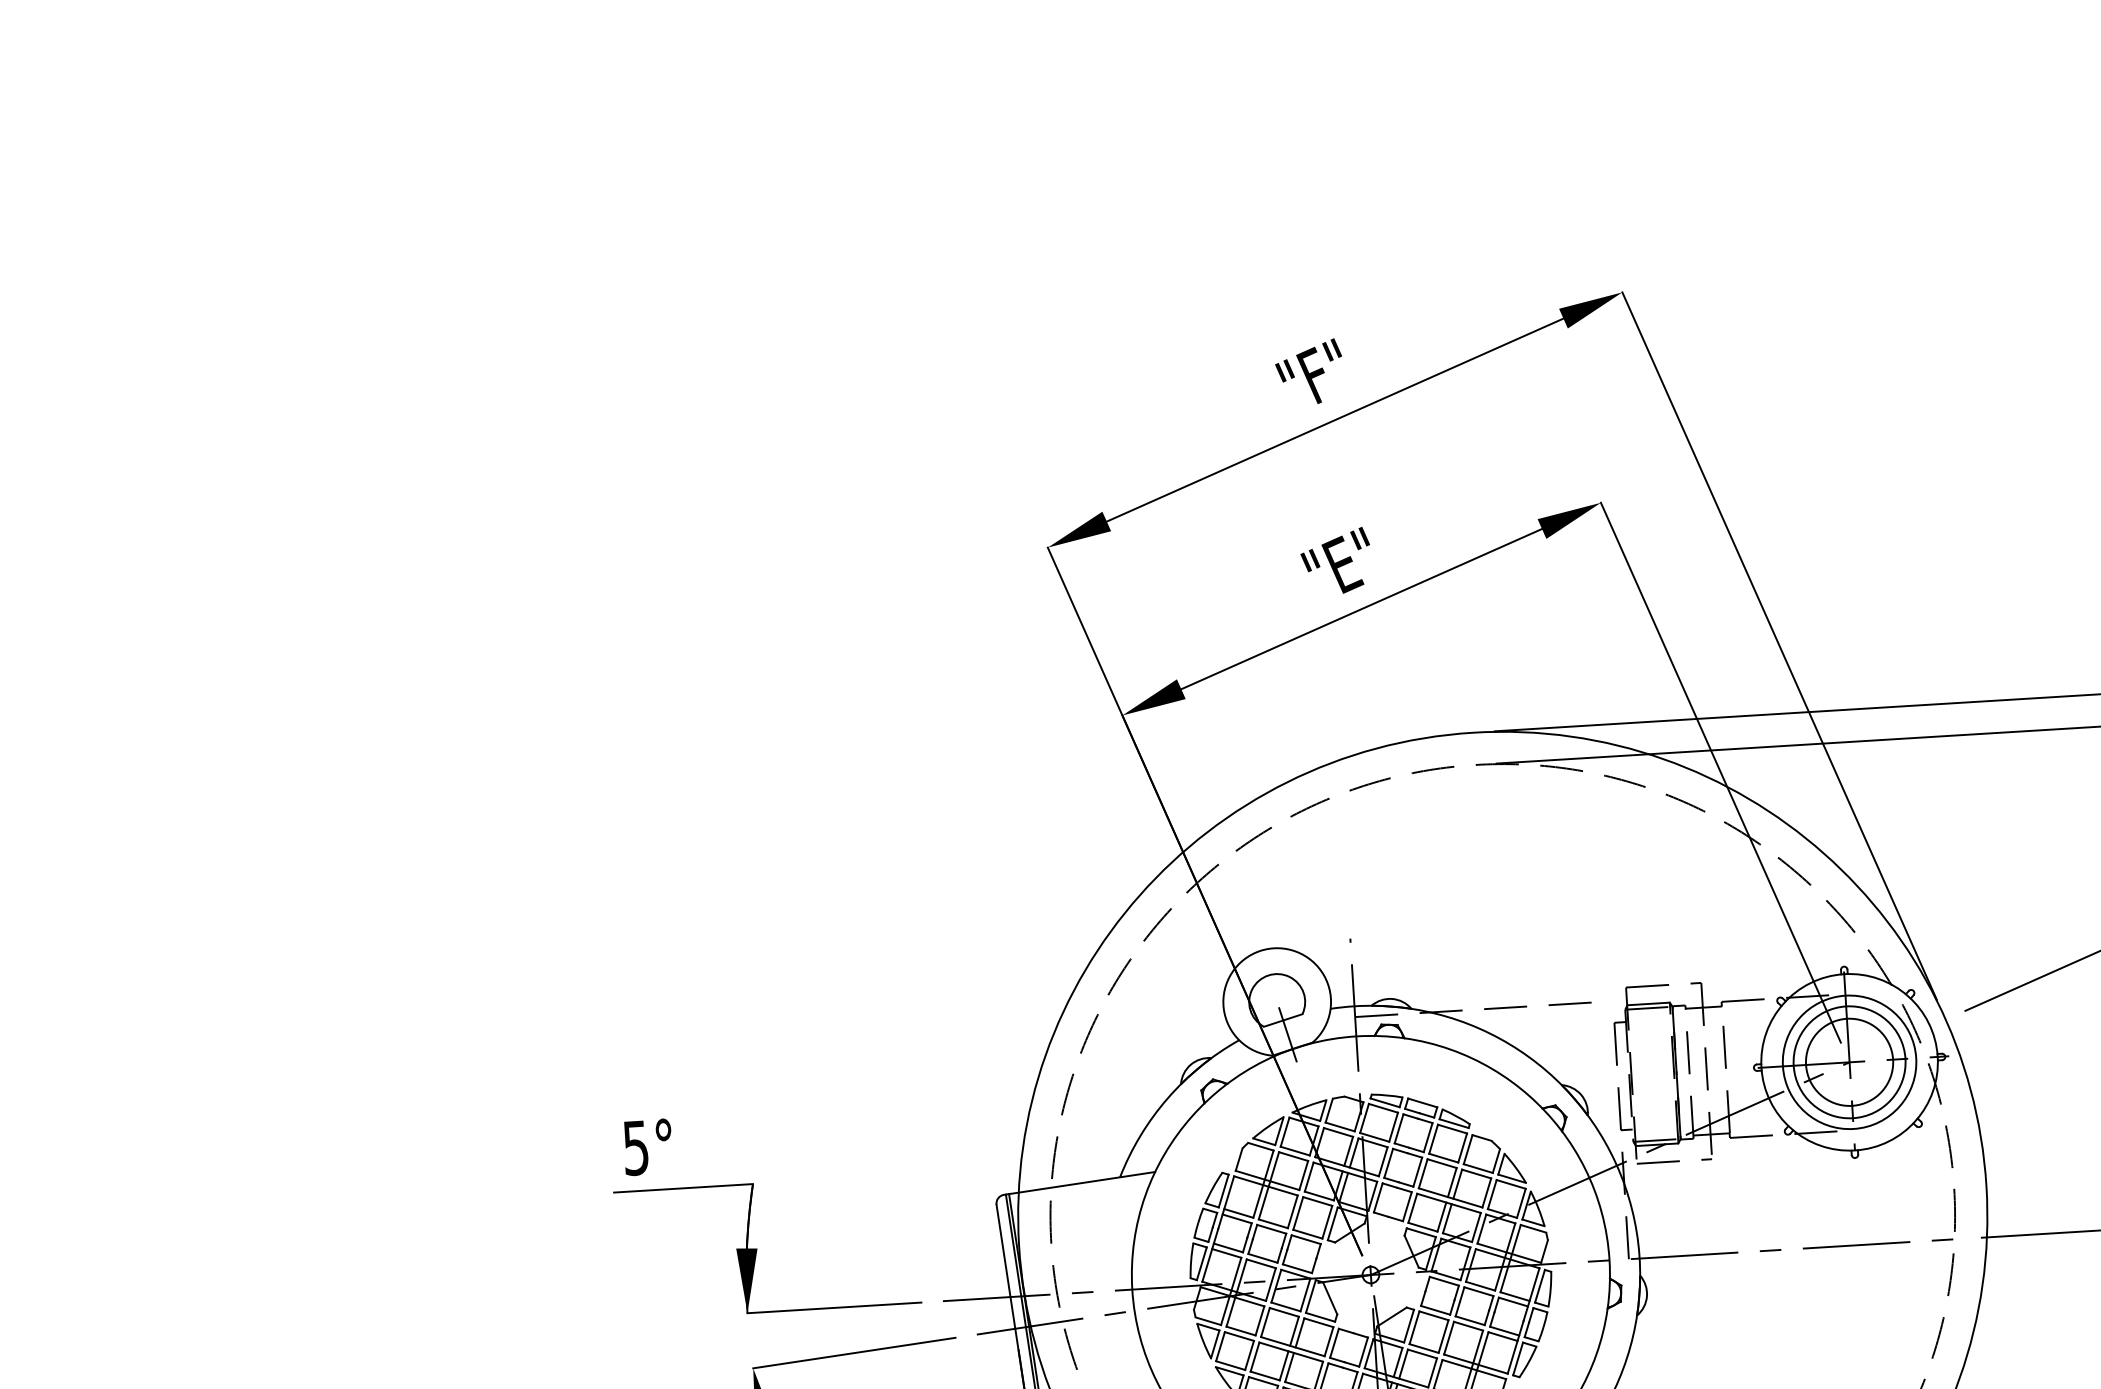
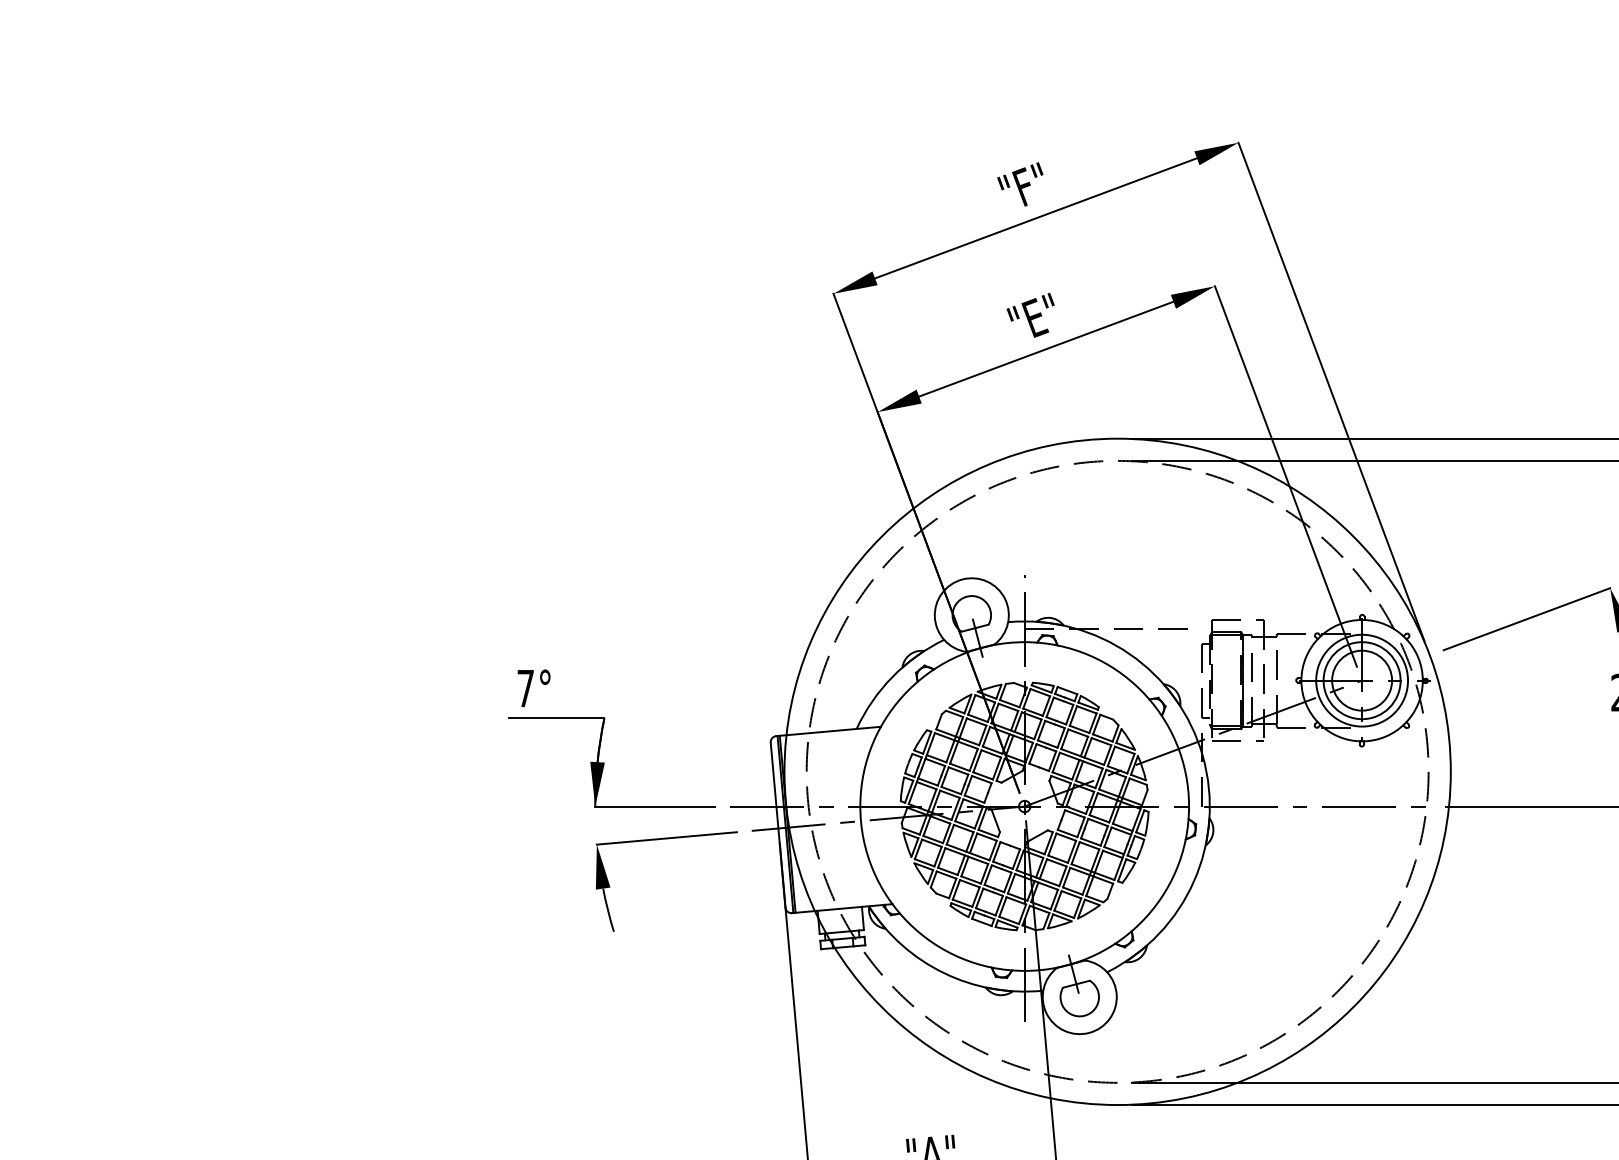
text: (635, 1147) -> (525, 688), 5° -> 7°

